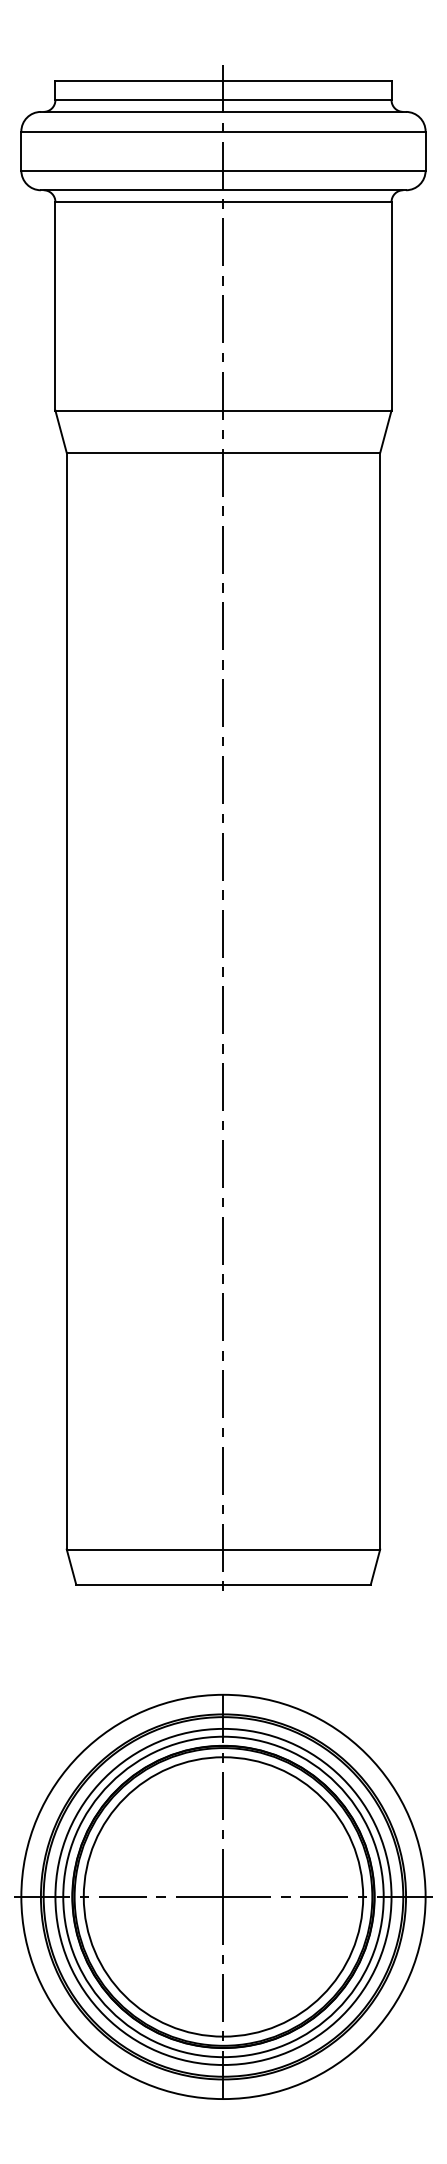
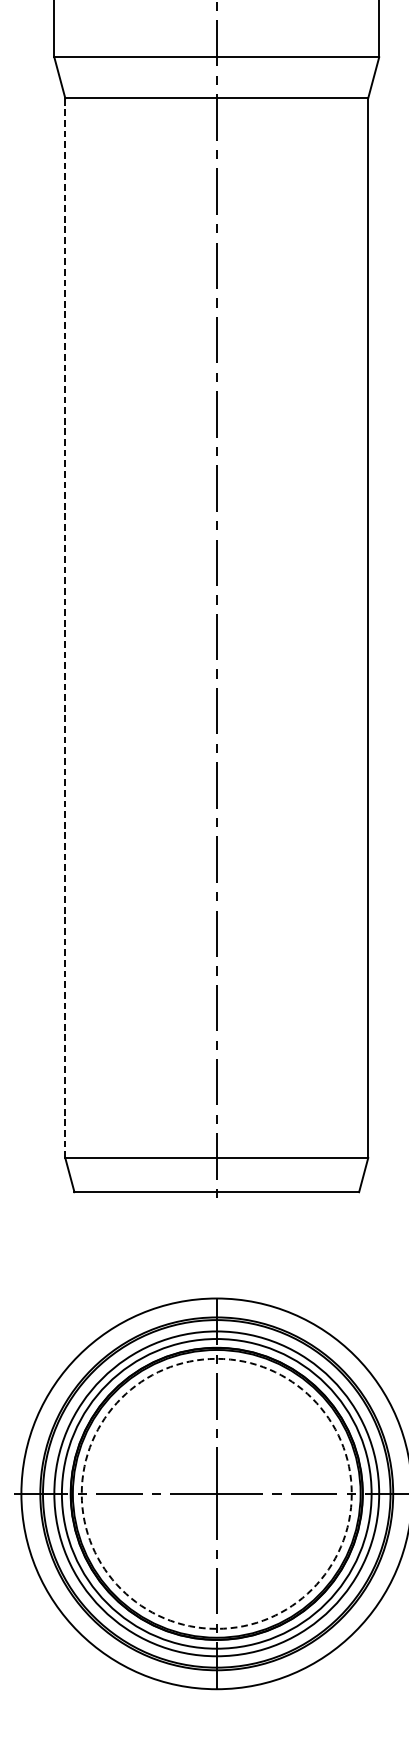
line: (66, 1000) -> (65, 627), solid -> dashed
circle: (223, 1896) -> (216, 1493), solid -> dashed

